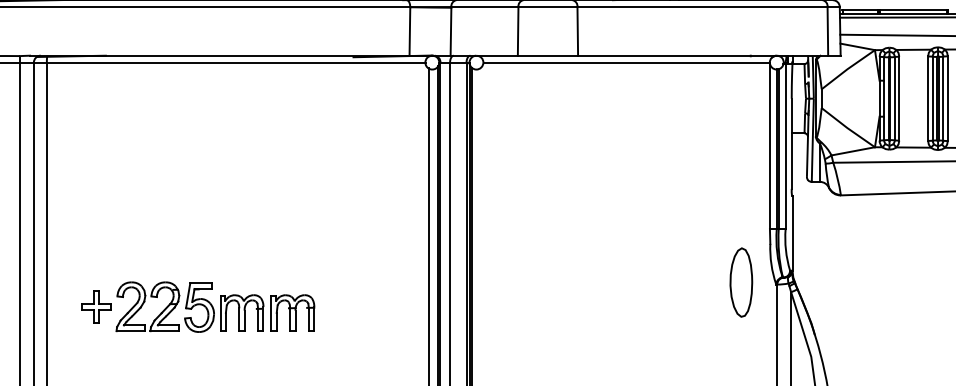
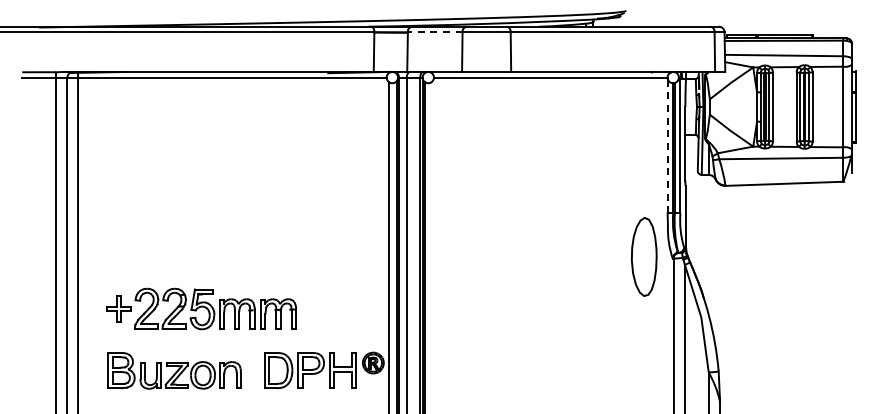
line: (484, 7) -> (434, 32), solid -> dashed
line: (769, 145) -> (667, 145), solid -> dashed
part: (741, 282) -> (644, 256), size x1.4
part: (198, 306) -> (201, 308), moved

